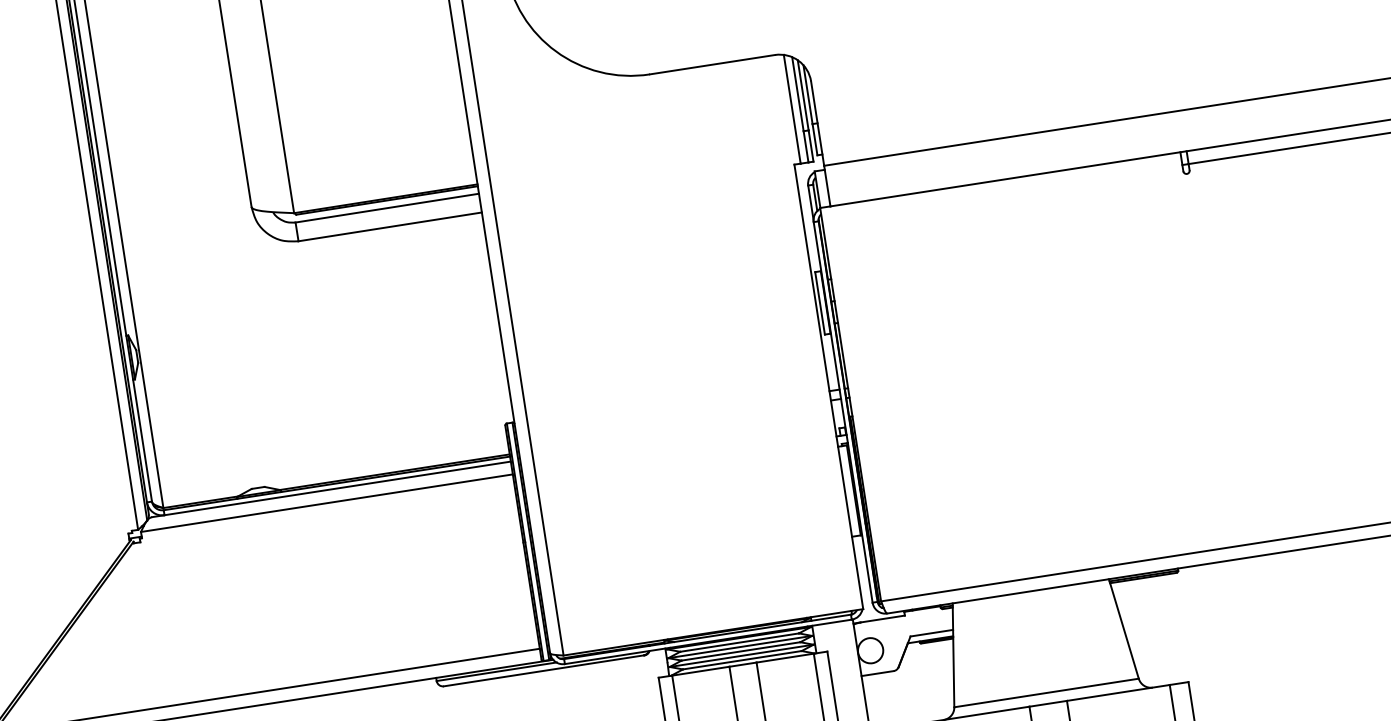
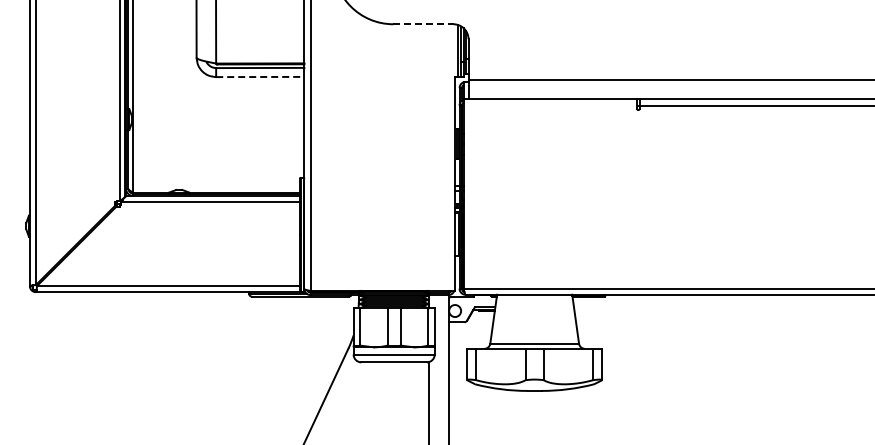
line: (712, 65) -> (423, 24), solid -> dashed
line: (390, 227) -> (260, 77), solid -> dashed

